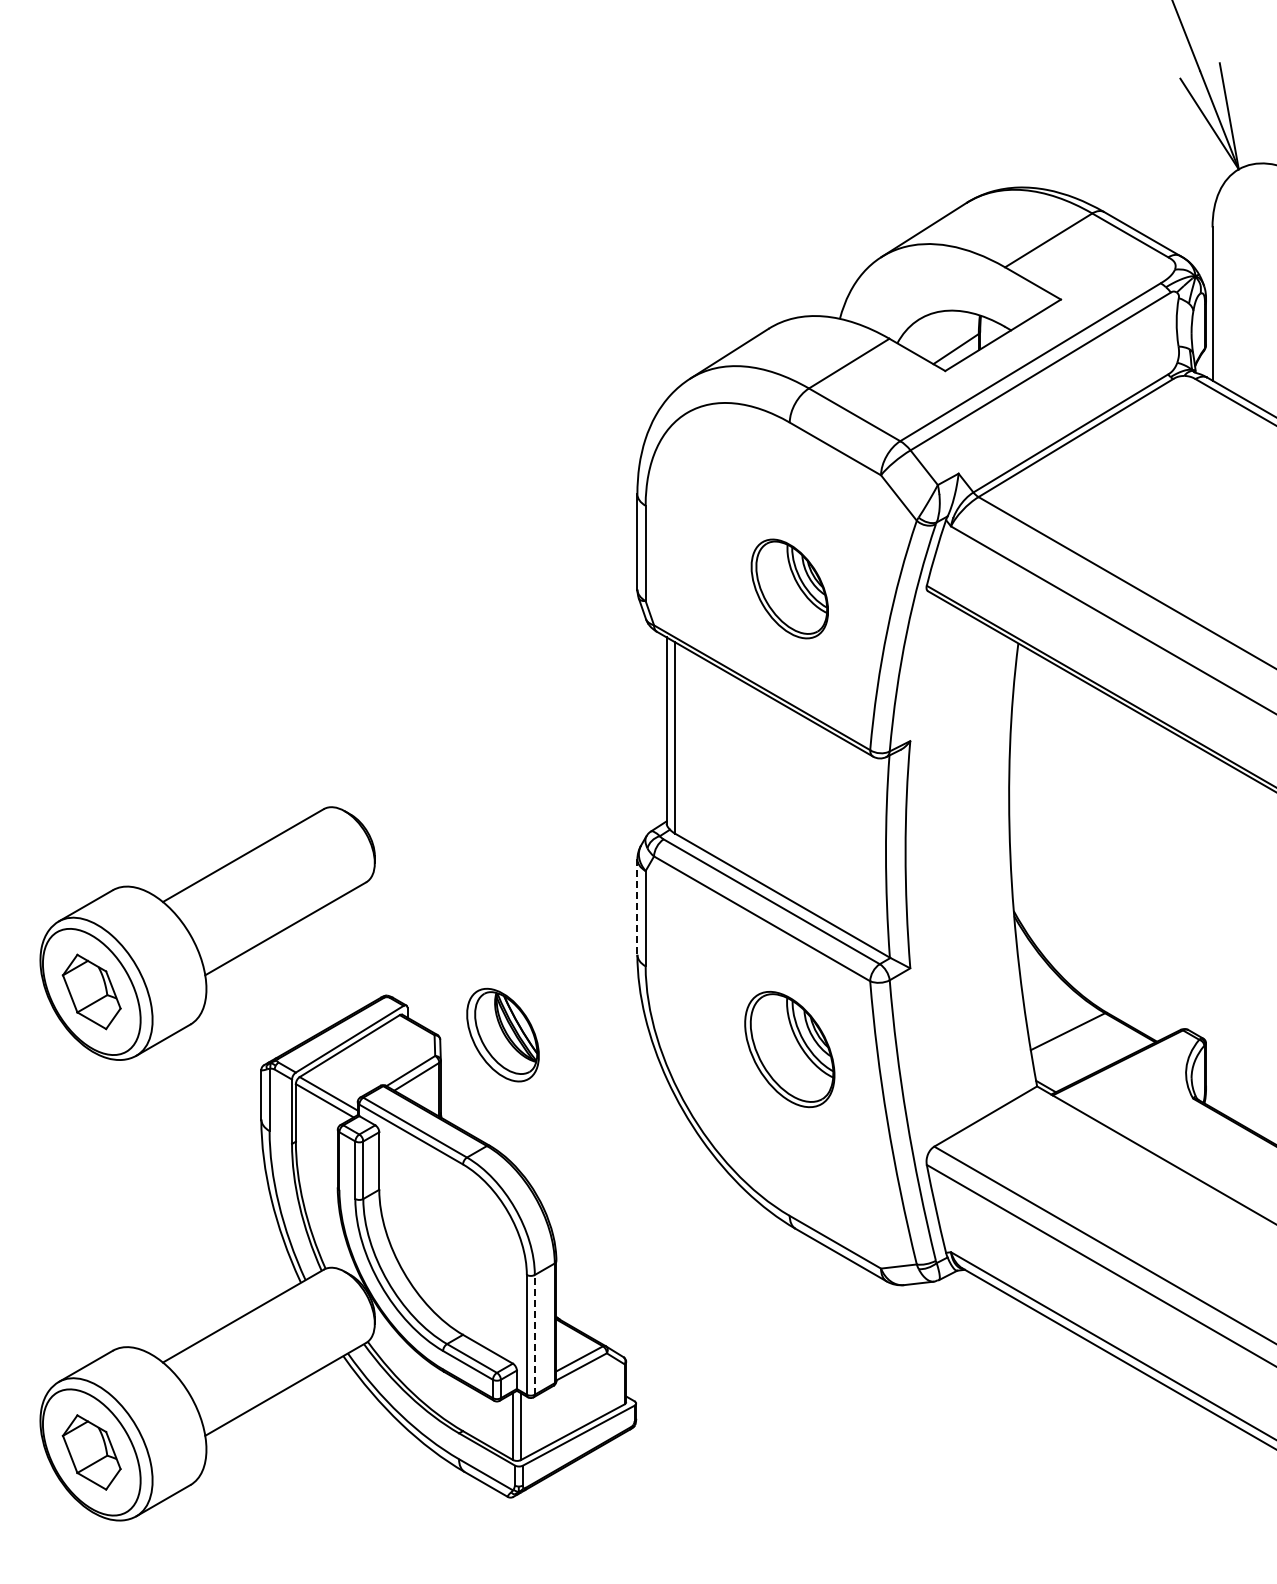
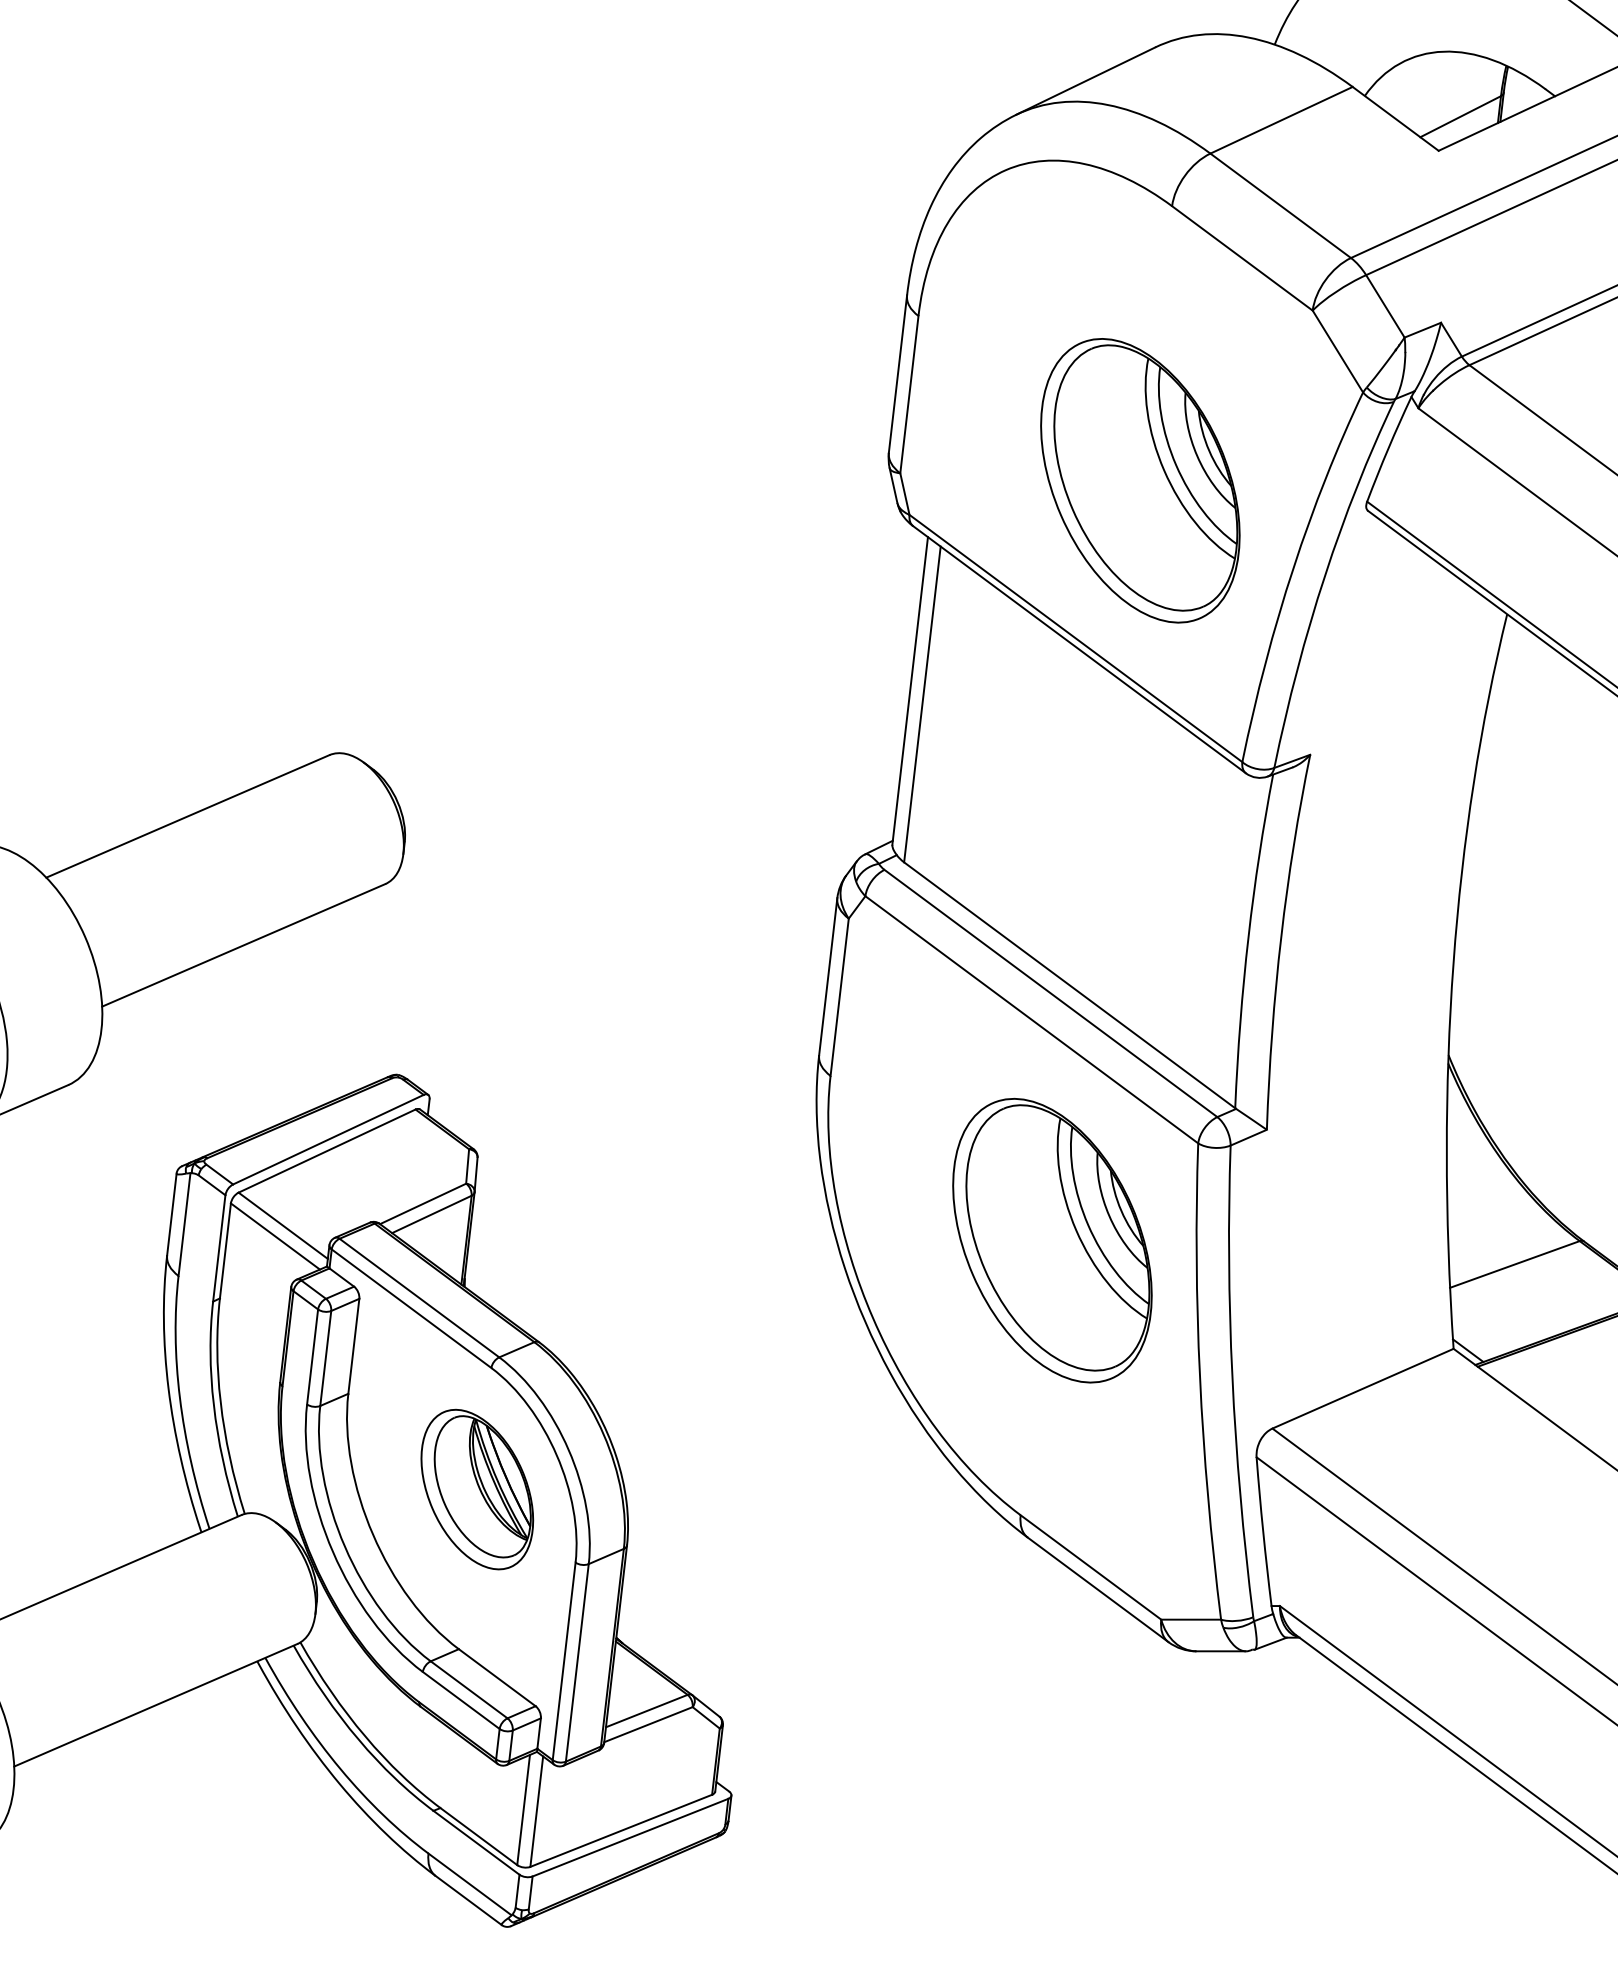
part: (789, 588) -> (1140, 479), size x1.67
line: (637, 907) -> (828, 977), dashed -> solid
part: (502, 1034) -> (476, 1488), moved
part: (789, 1049) -> (1052, 1240), size x1.43
line: (534, 1334) -> (576, 1662), dashed -> solid

